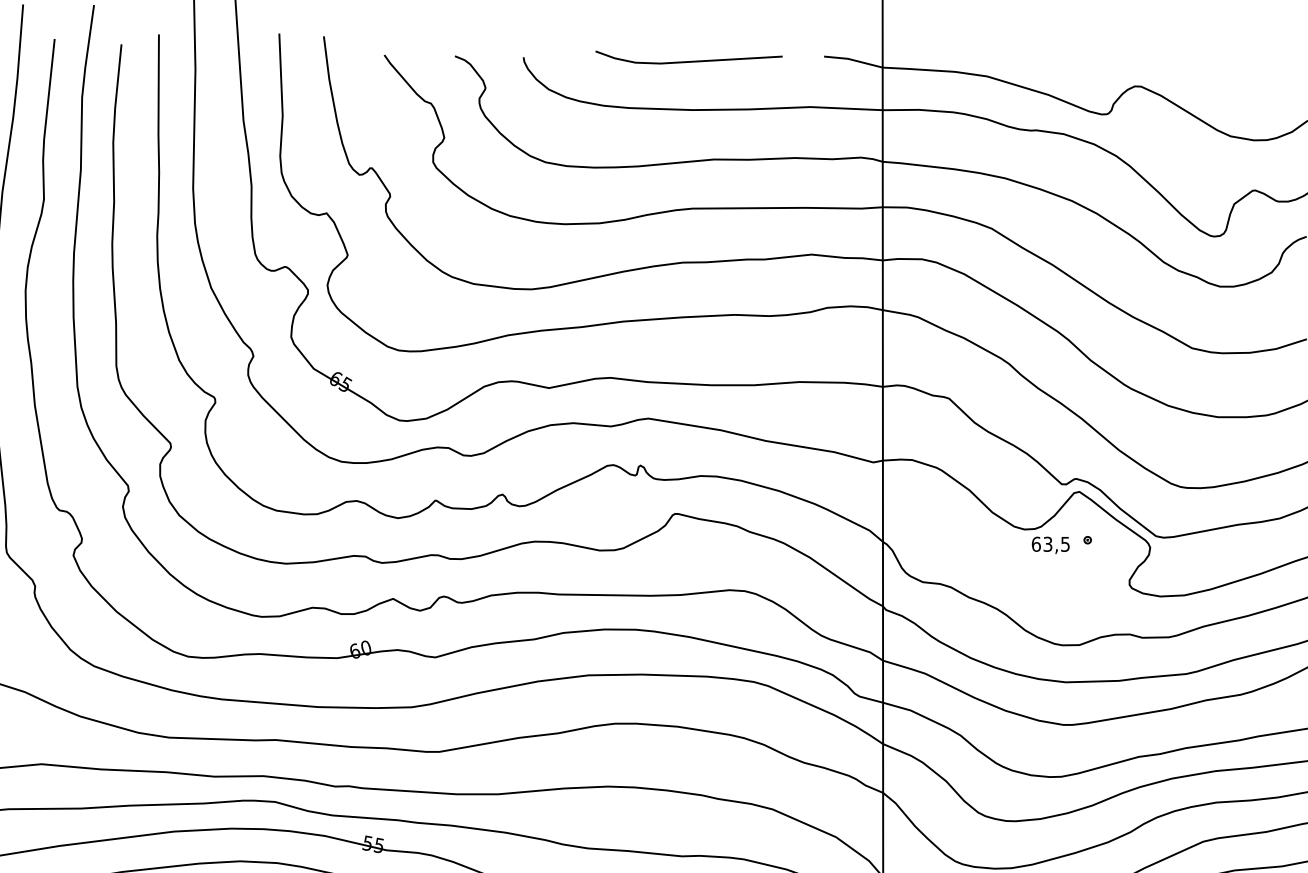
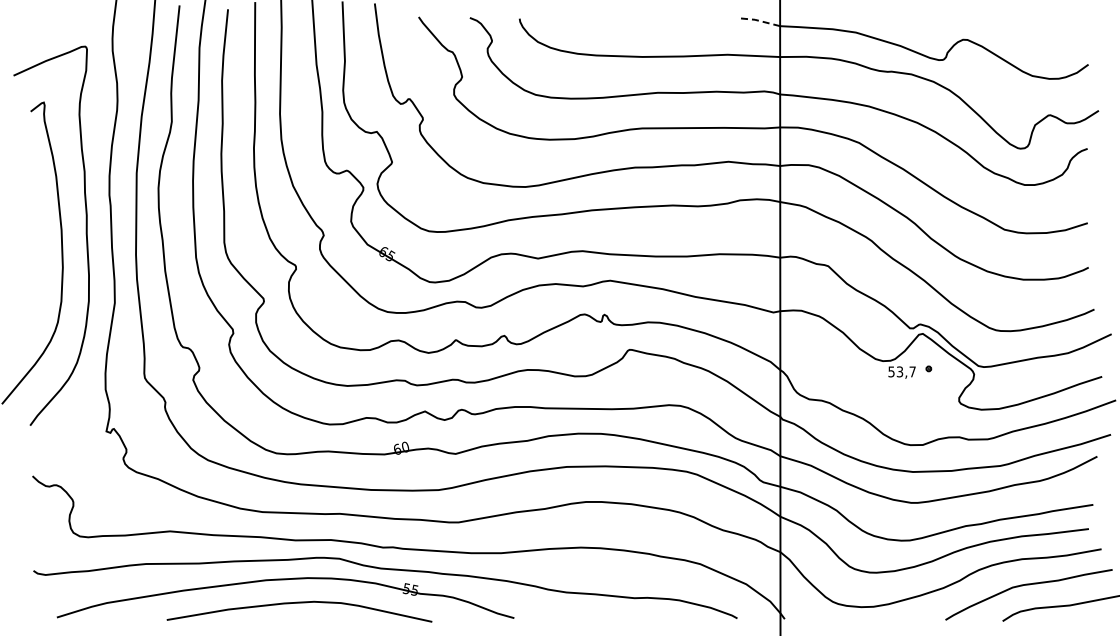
line: (851, 59) -> (757, 20), solid -> dashed
line: (688, 61) -> (639, 21), removed
text: (1050, 543) -> (901, 371), 63,5 -> 53,7

